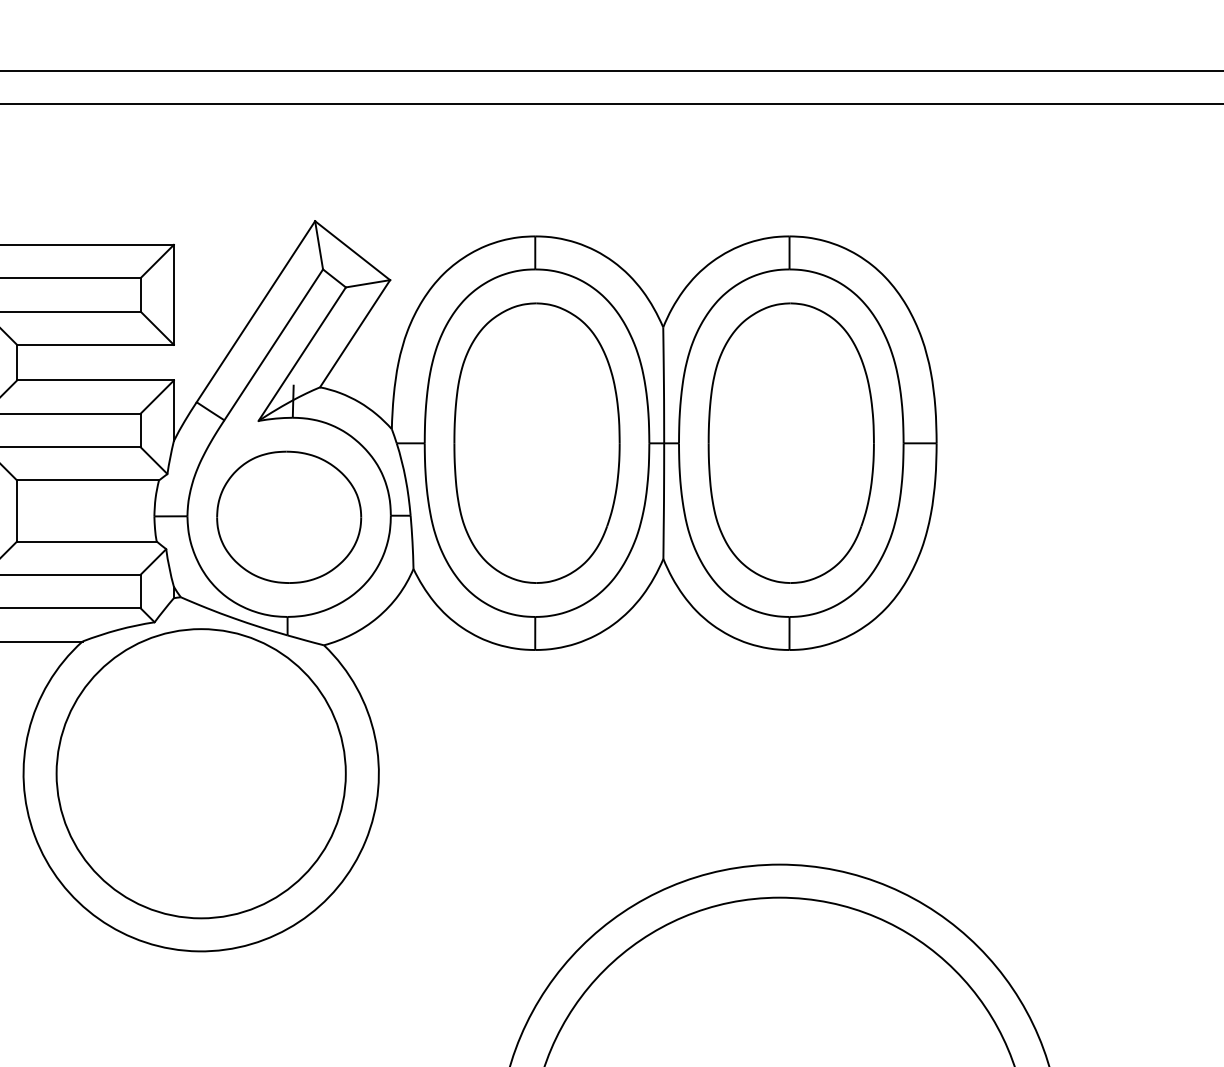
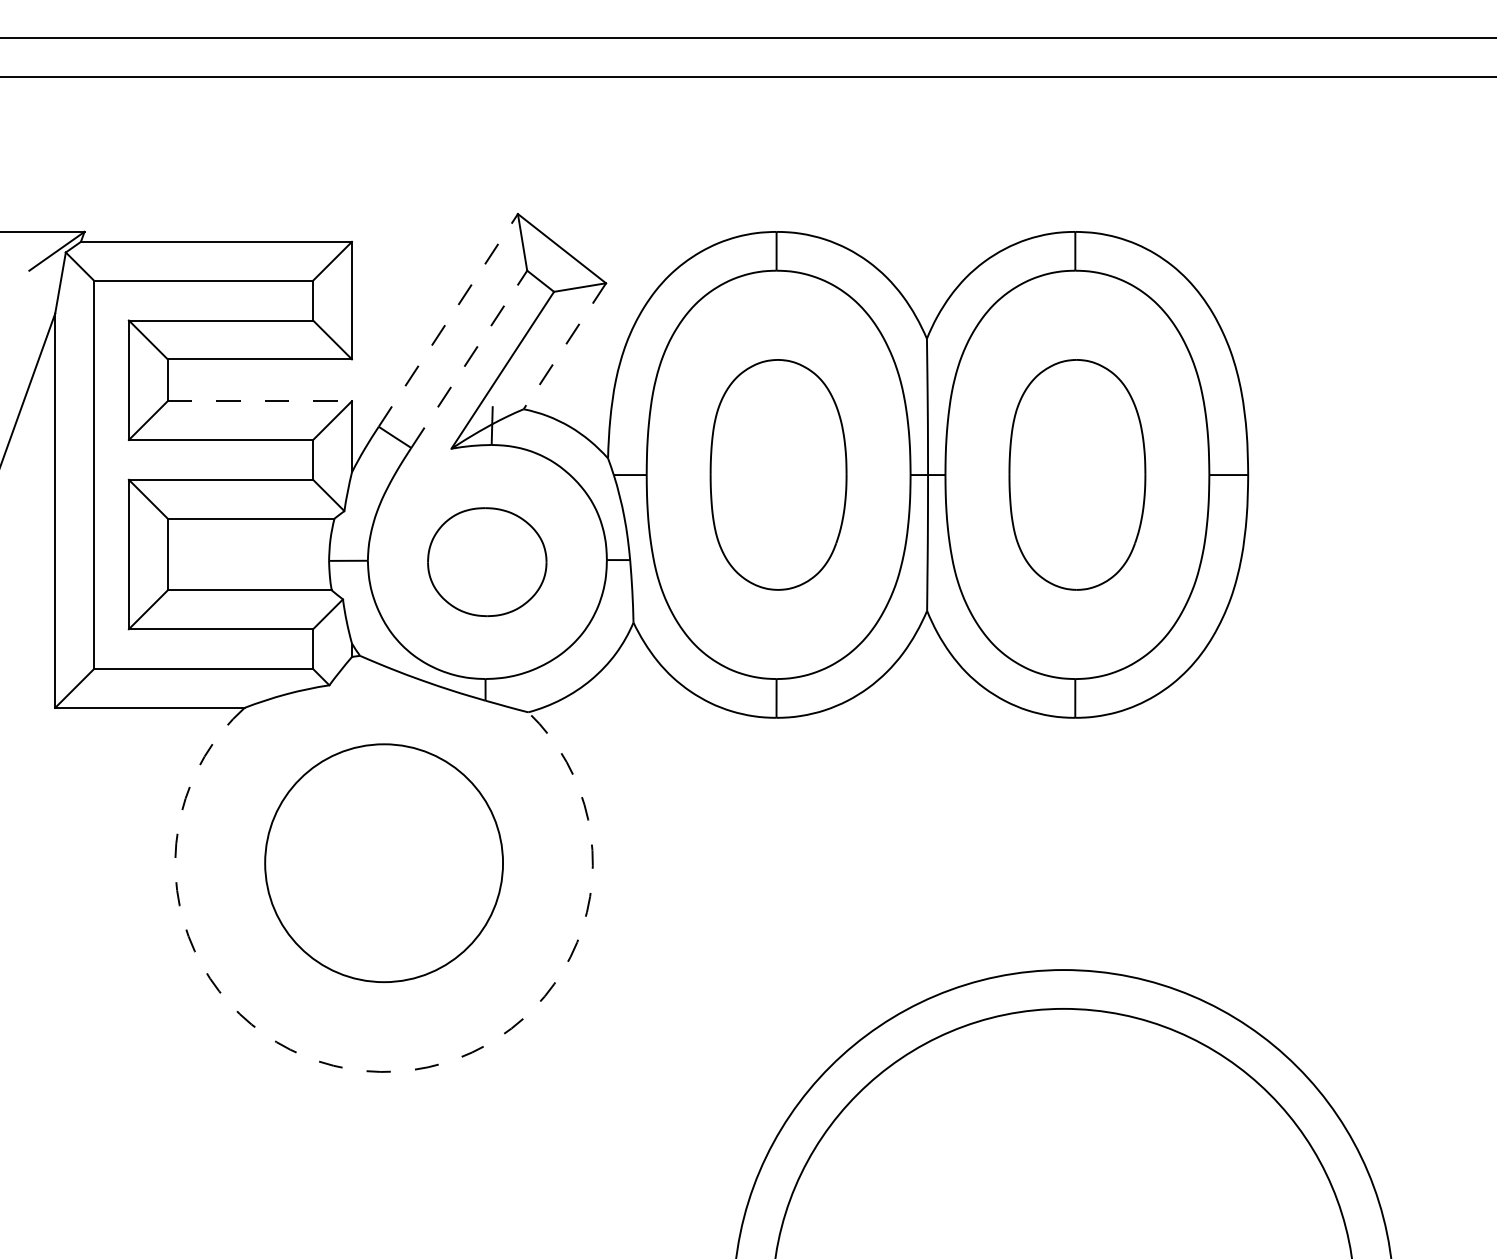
line: (256, 311) -> (448, 320), solid -> dashed
line: (354, 333) -> (564, 346), solid -> dashed
line: (273, 345) -> (469, 359), solid -> dashed
line: (96, 380) -> (260, 401), solid -> dashed
part: (536, 442) -> (778, 474), size x0.7
part: (791, 442) -> (1077, 474), size x0.7
part: (288, 517) -> (486, 562), size x0.7
circle: (201, 773) -> (384, 863), size x0.7
arc: (198, 950) -> (380, 1071), solid -> dashed

